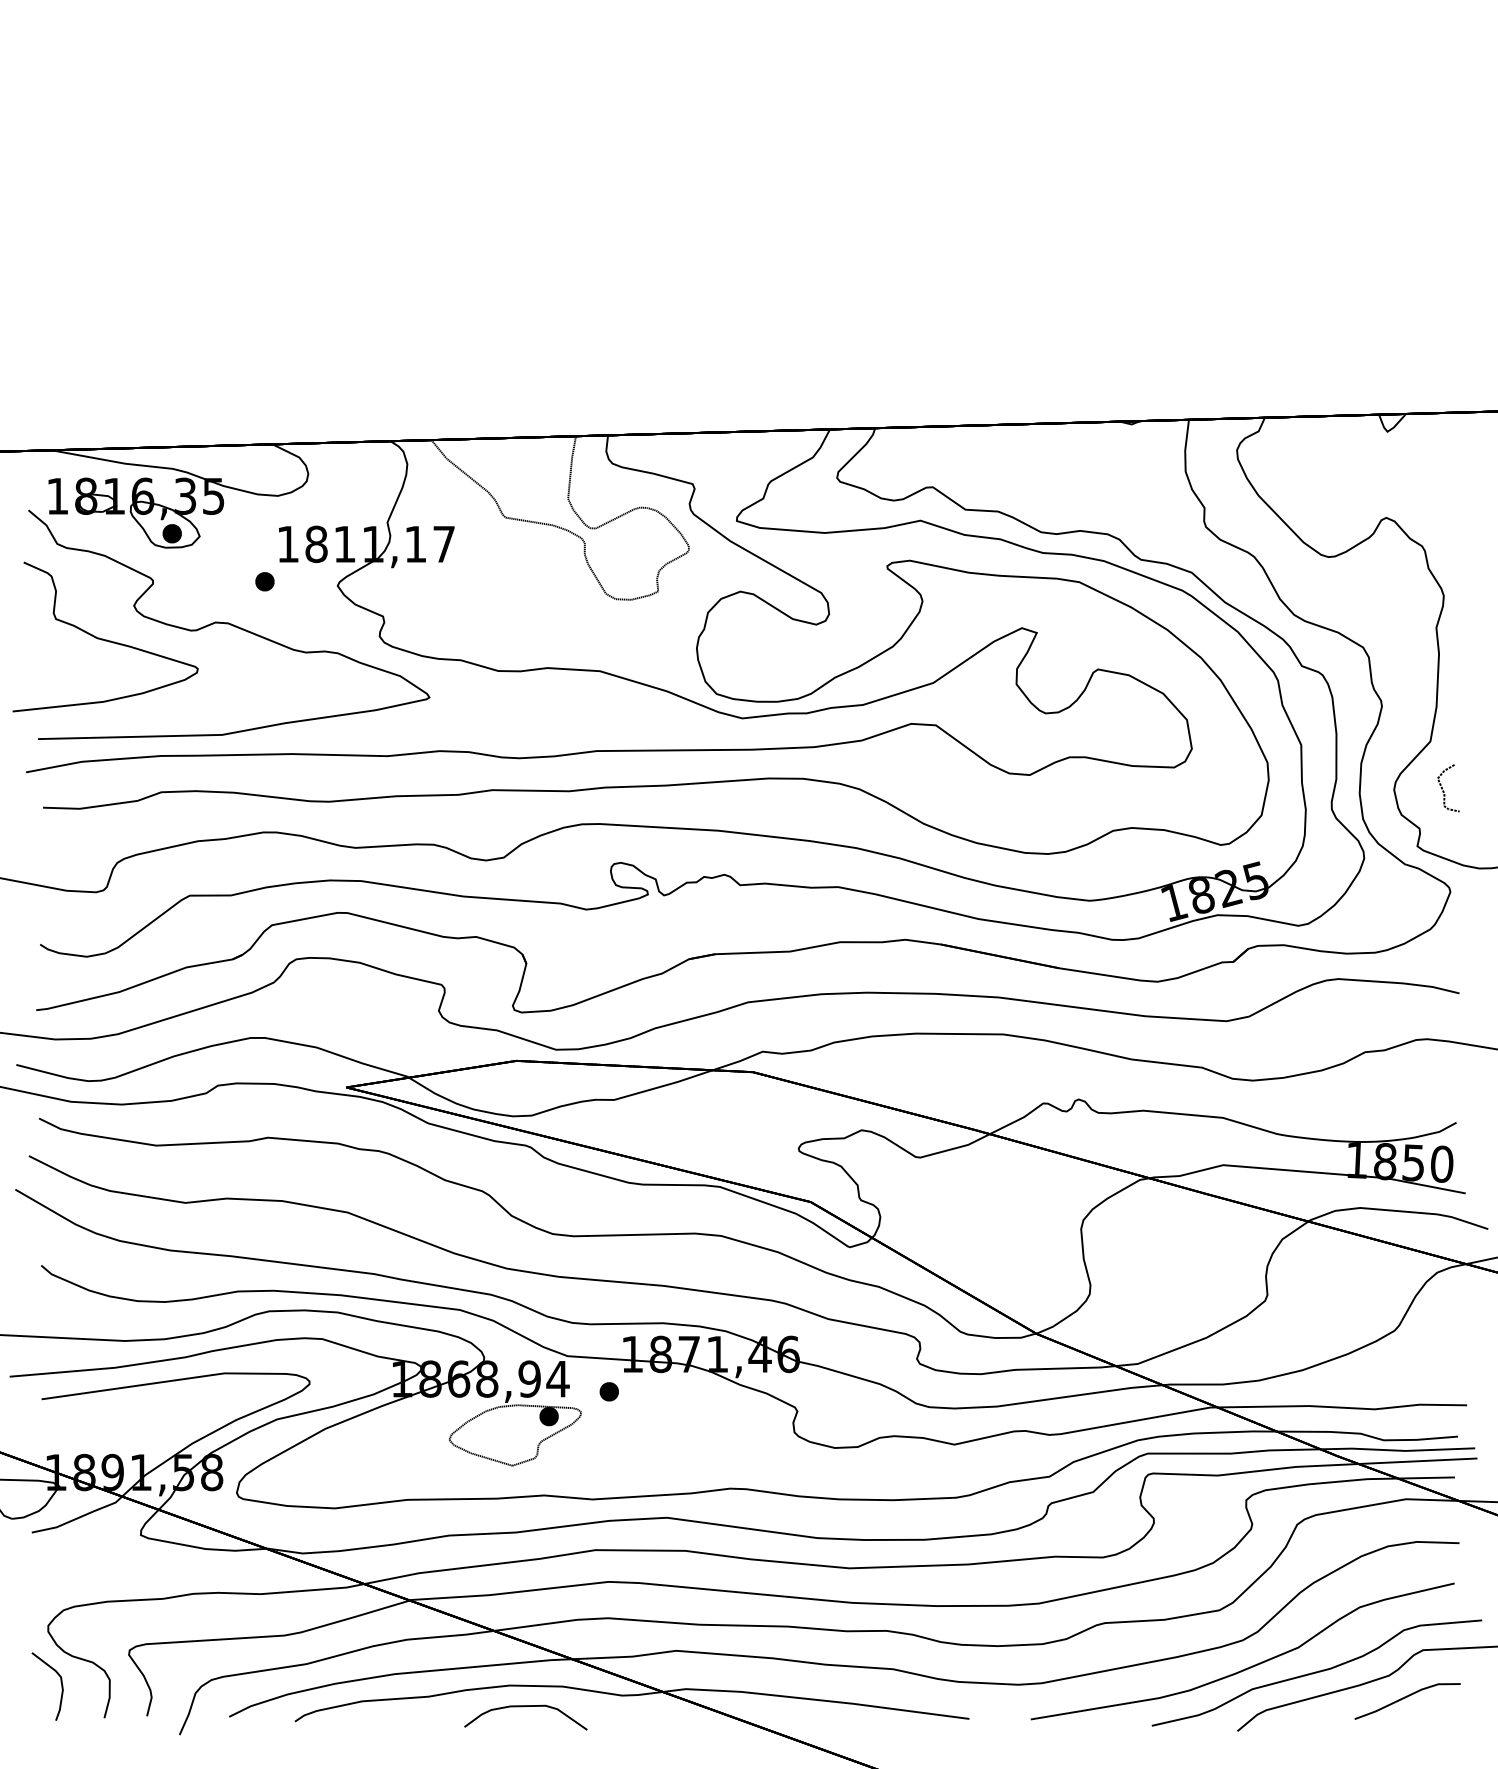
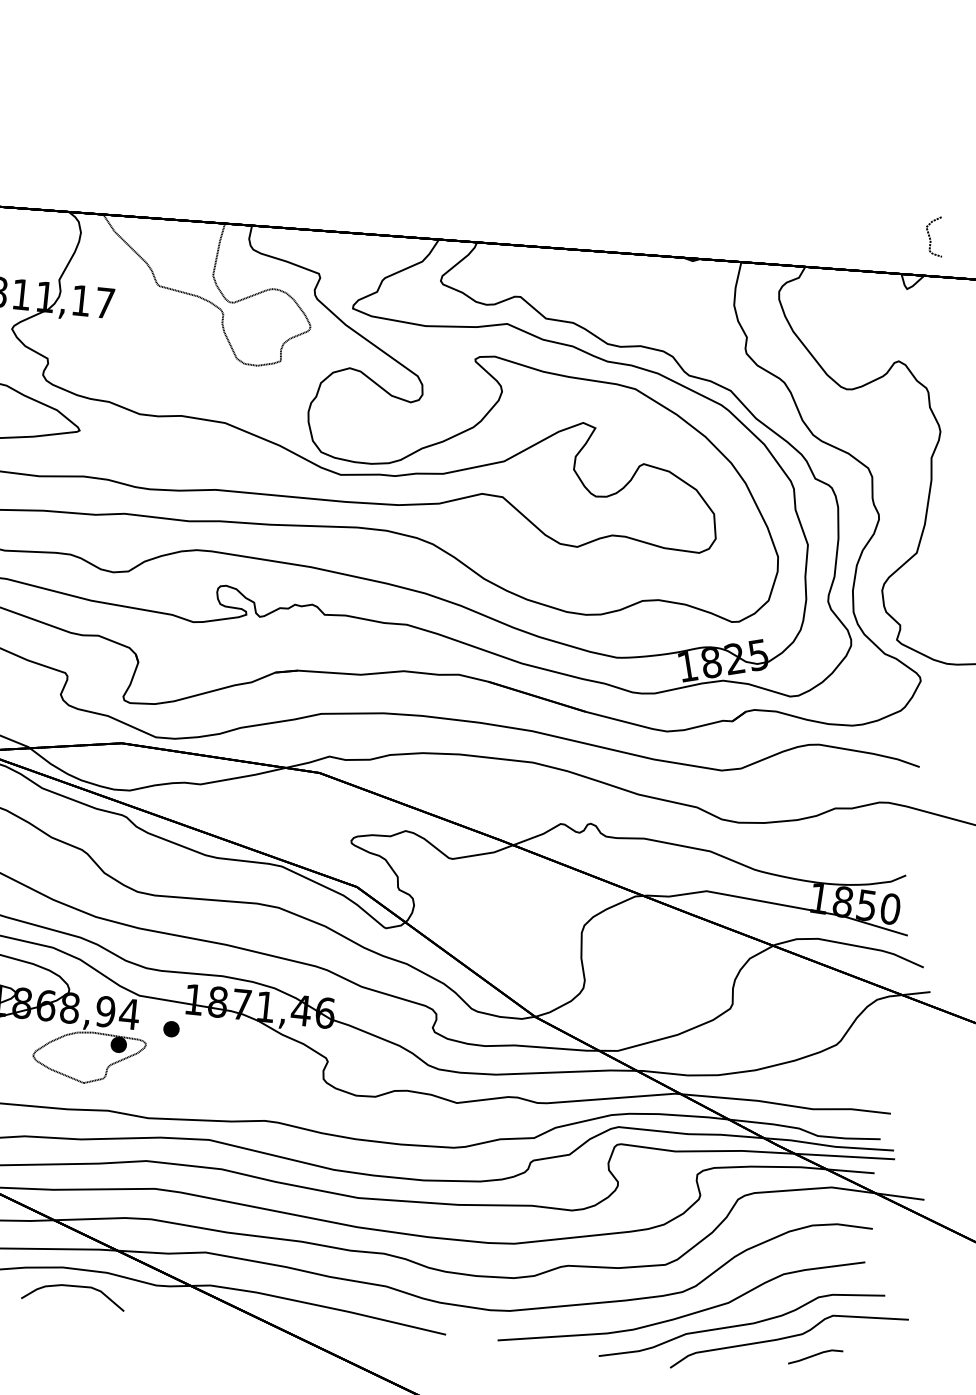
curve: (1443, 788) -> (930, 236), moved
part: (1407, 1701) -> (815, 1357), size x0.6

